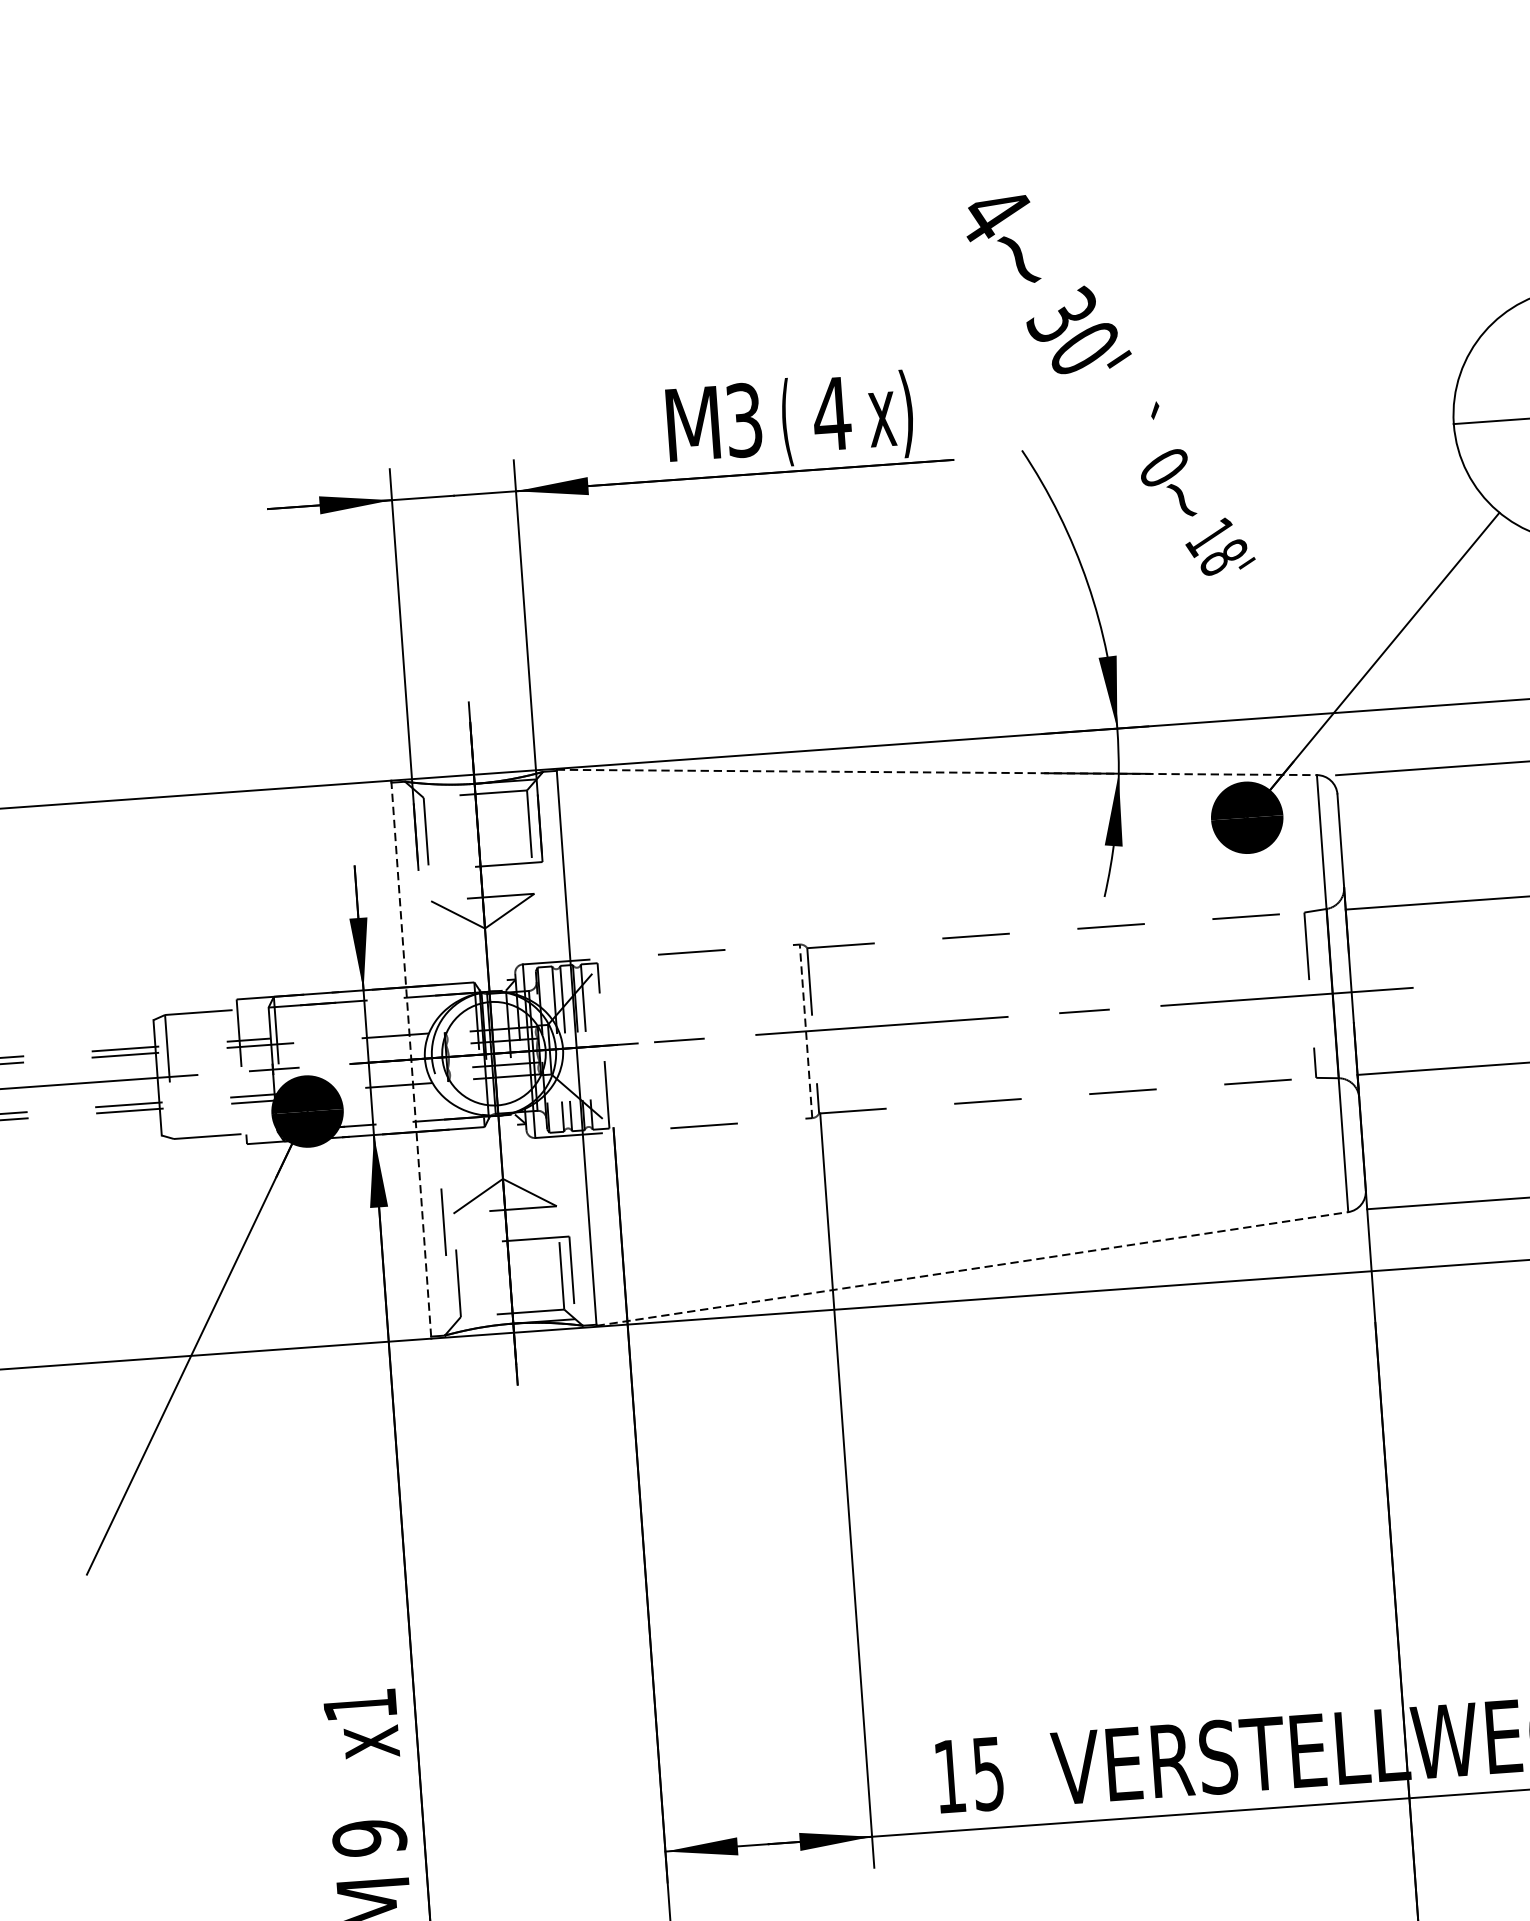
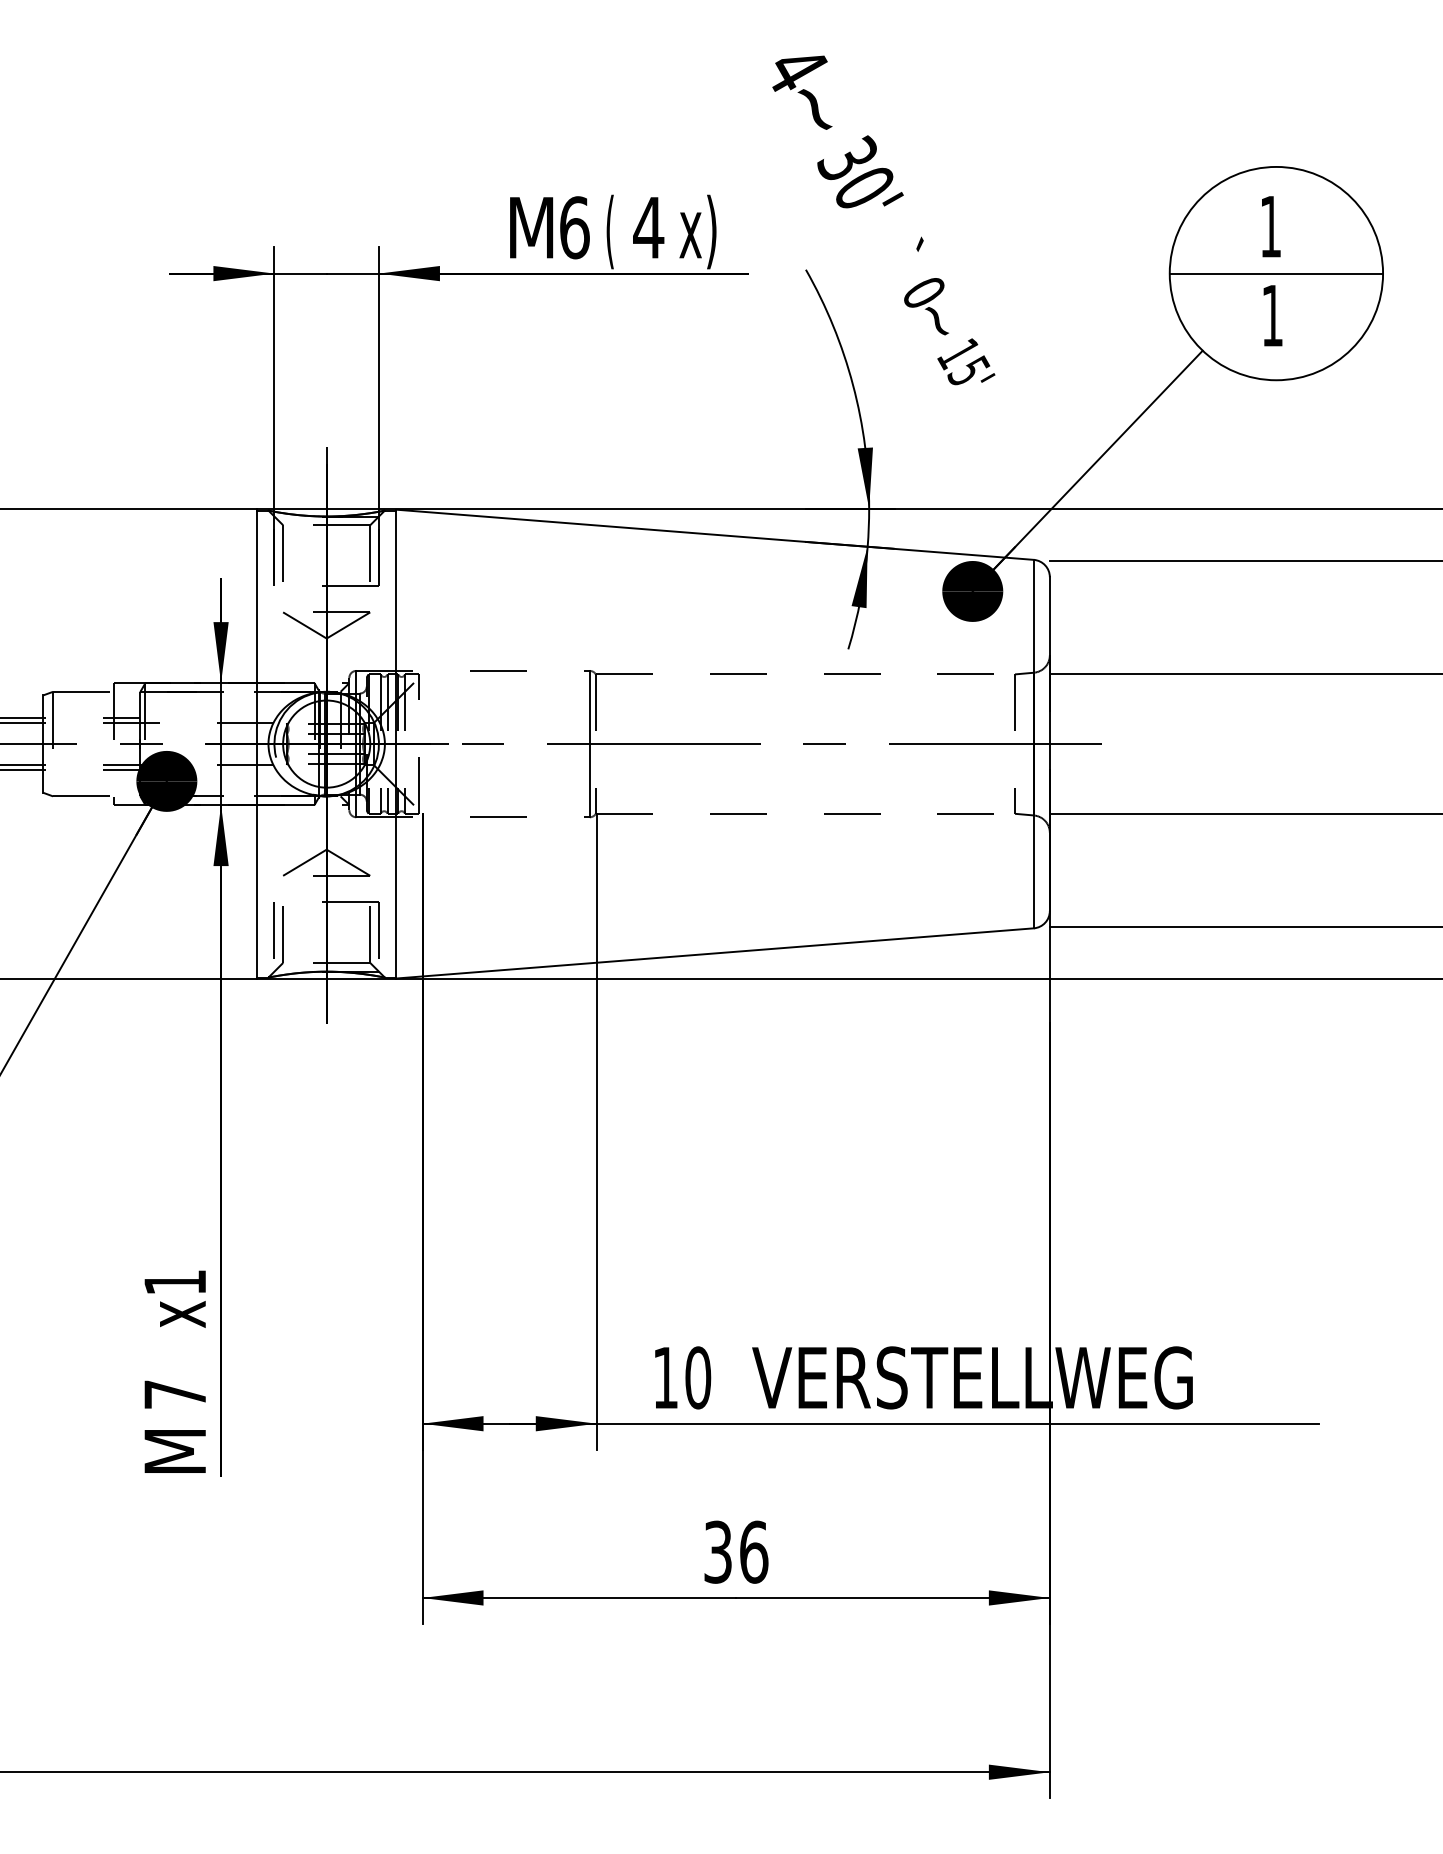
text: (743, 419) -> (574, 227), 3 -> 6
text: (1223, 556) -> (968, 370), 18' -> 15'
line: (937, 772) -> (715, 534), dashed -> solid
line: (805, 1030) -> (589, 743), dashed -> solid
line: (410, 1060) -> (256, 744), dashed -> solid
line: (442, 1222) -> (273, 930), moved
line: (972, 1269) -> (715, 953), dashed -> solid
text: (988, 1773) -> (698, 1377), 15 -> 10
text: (368, 1838) -> (174, 1394), 9 -> 7

